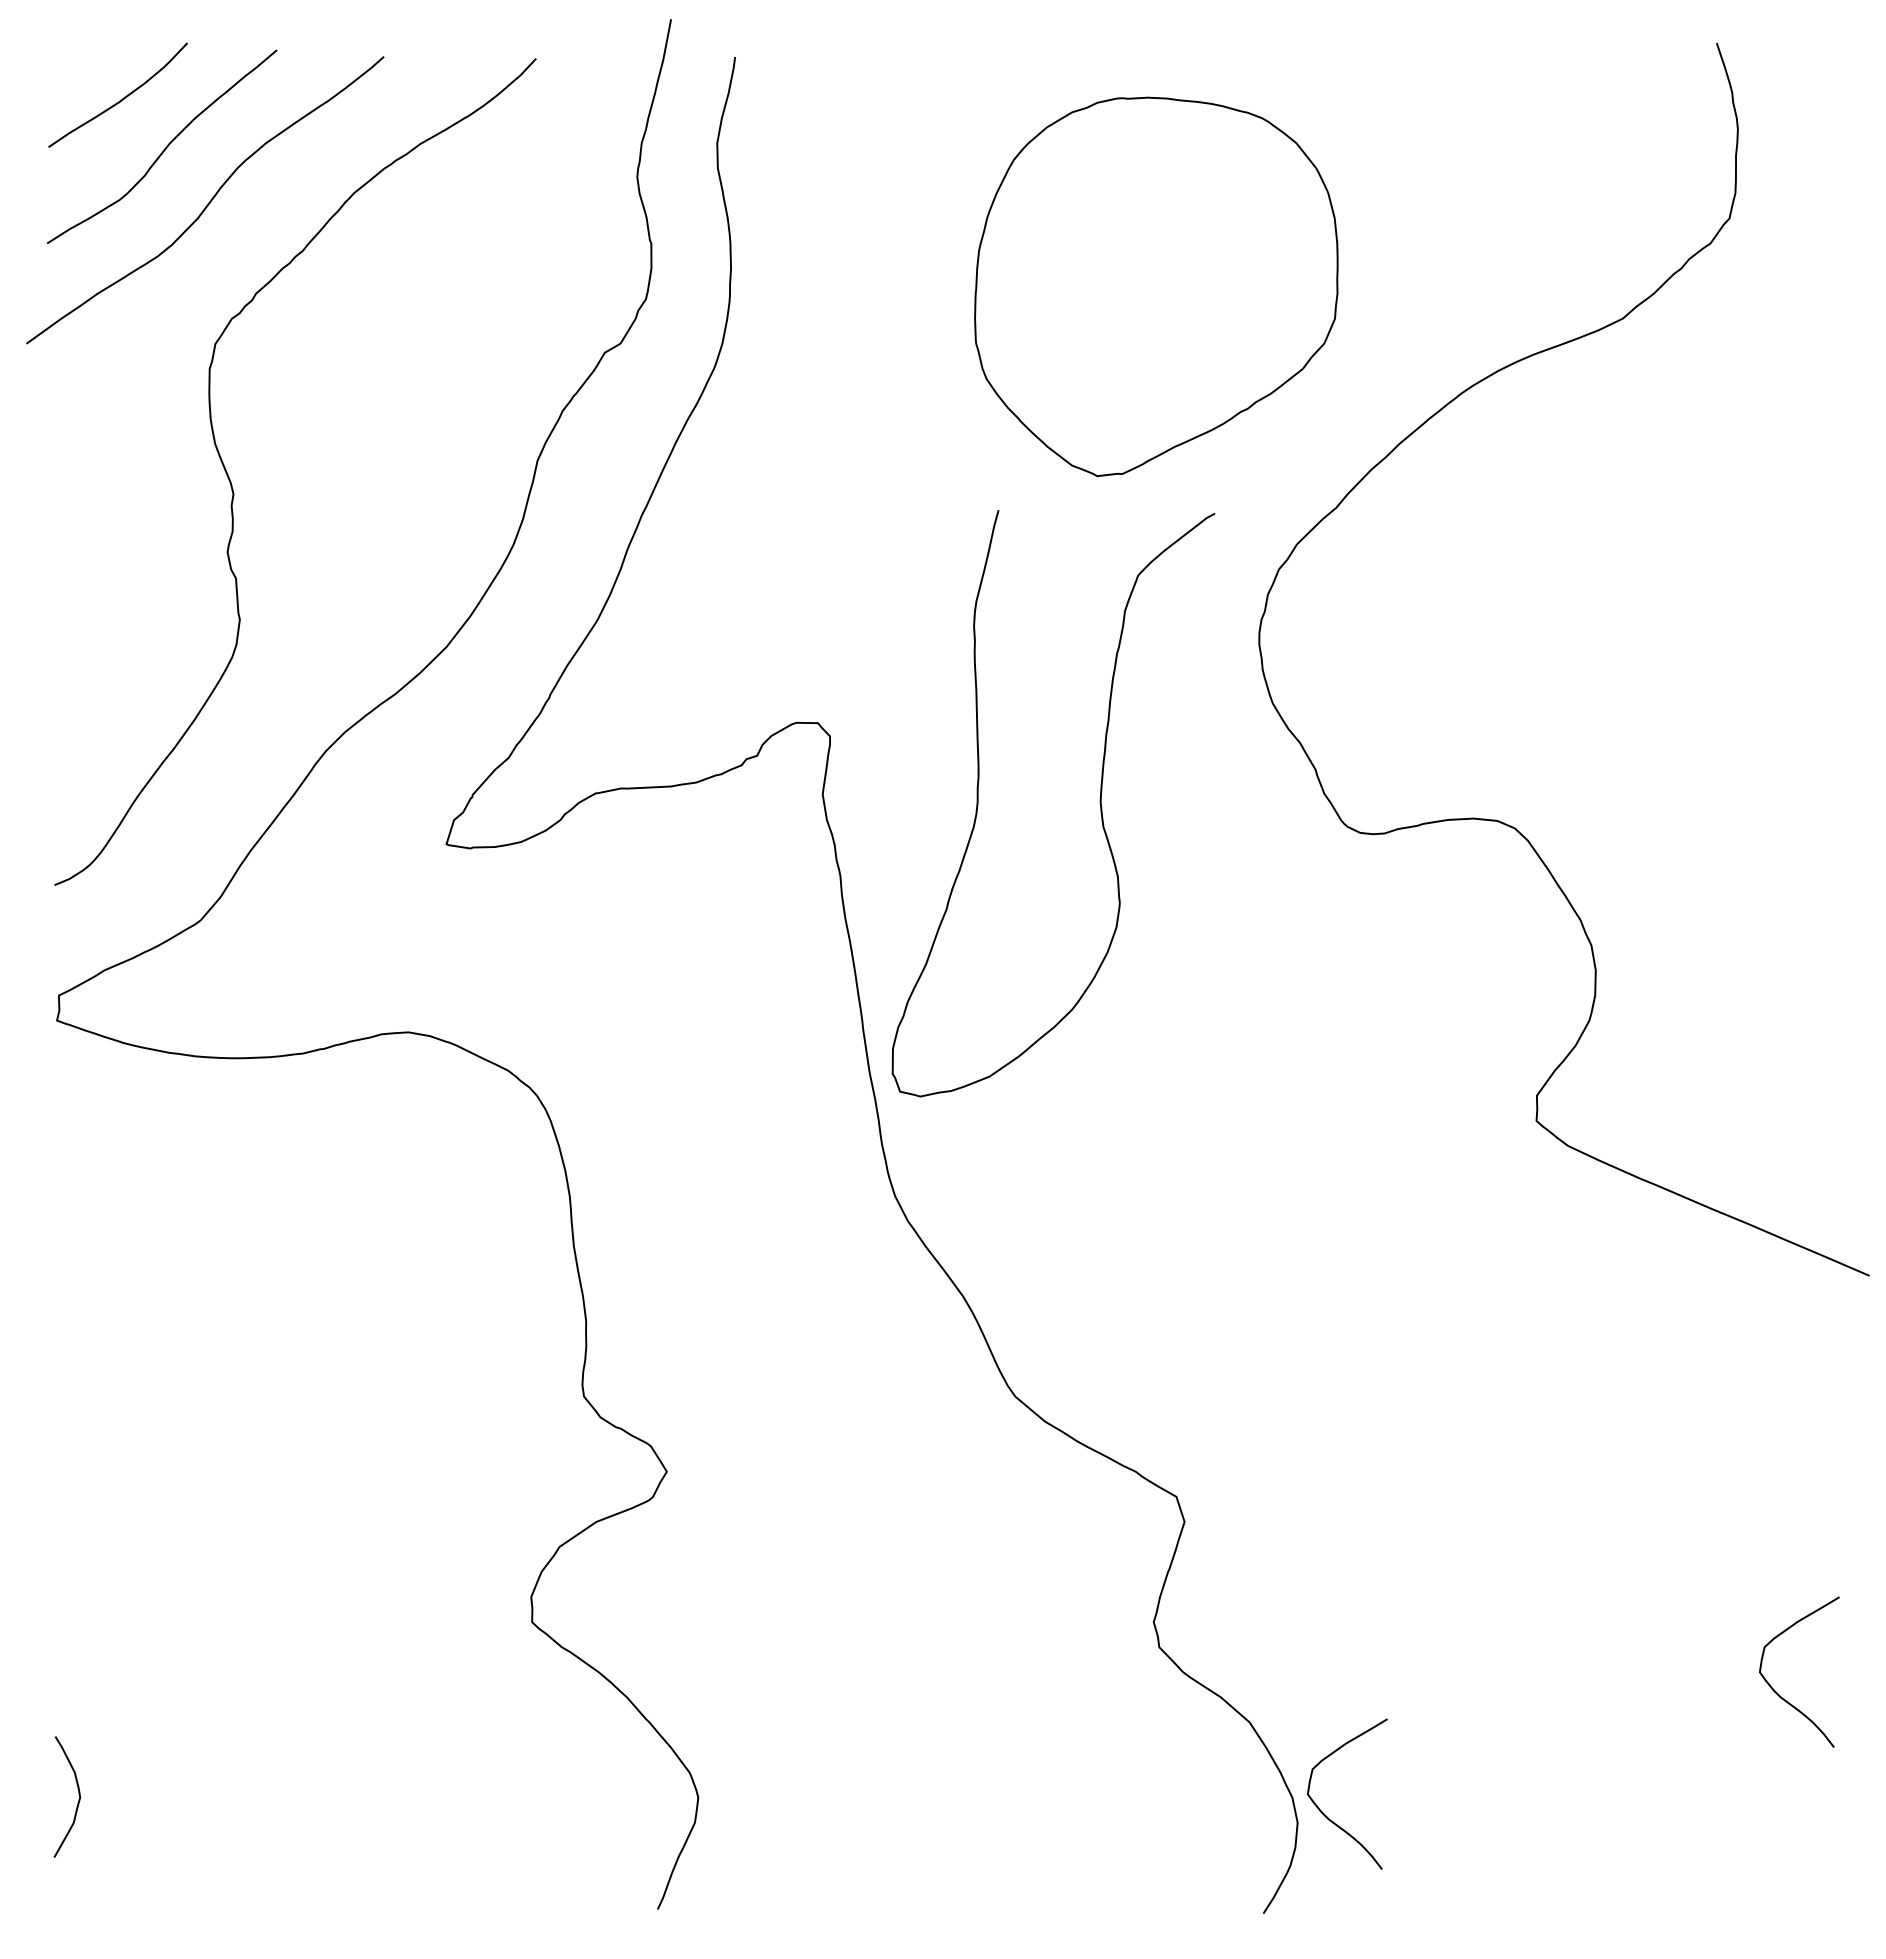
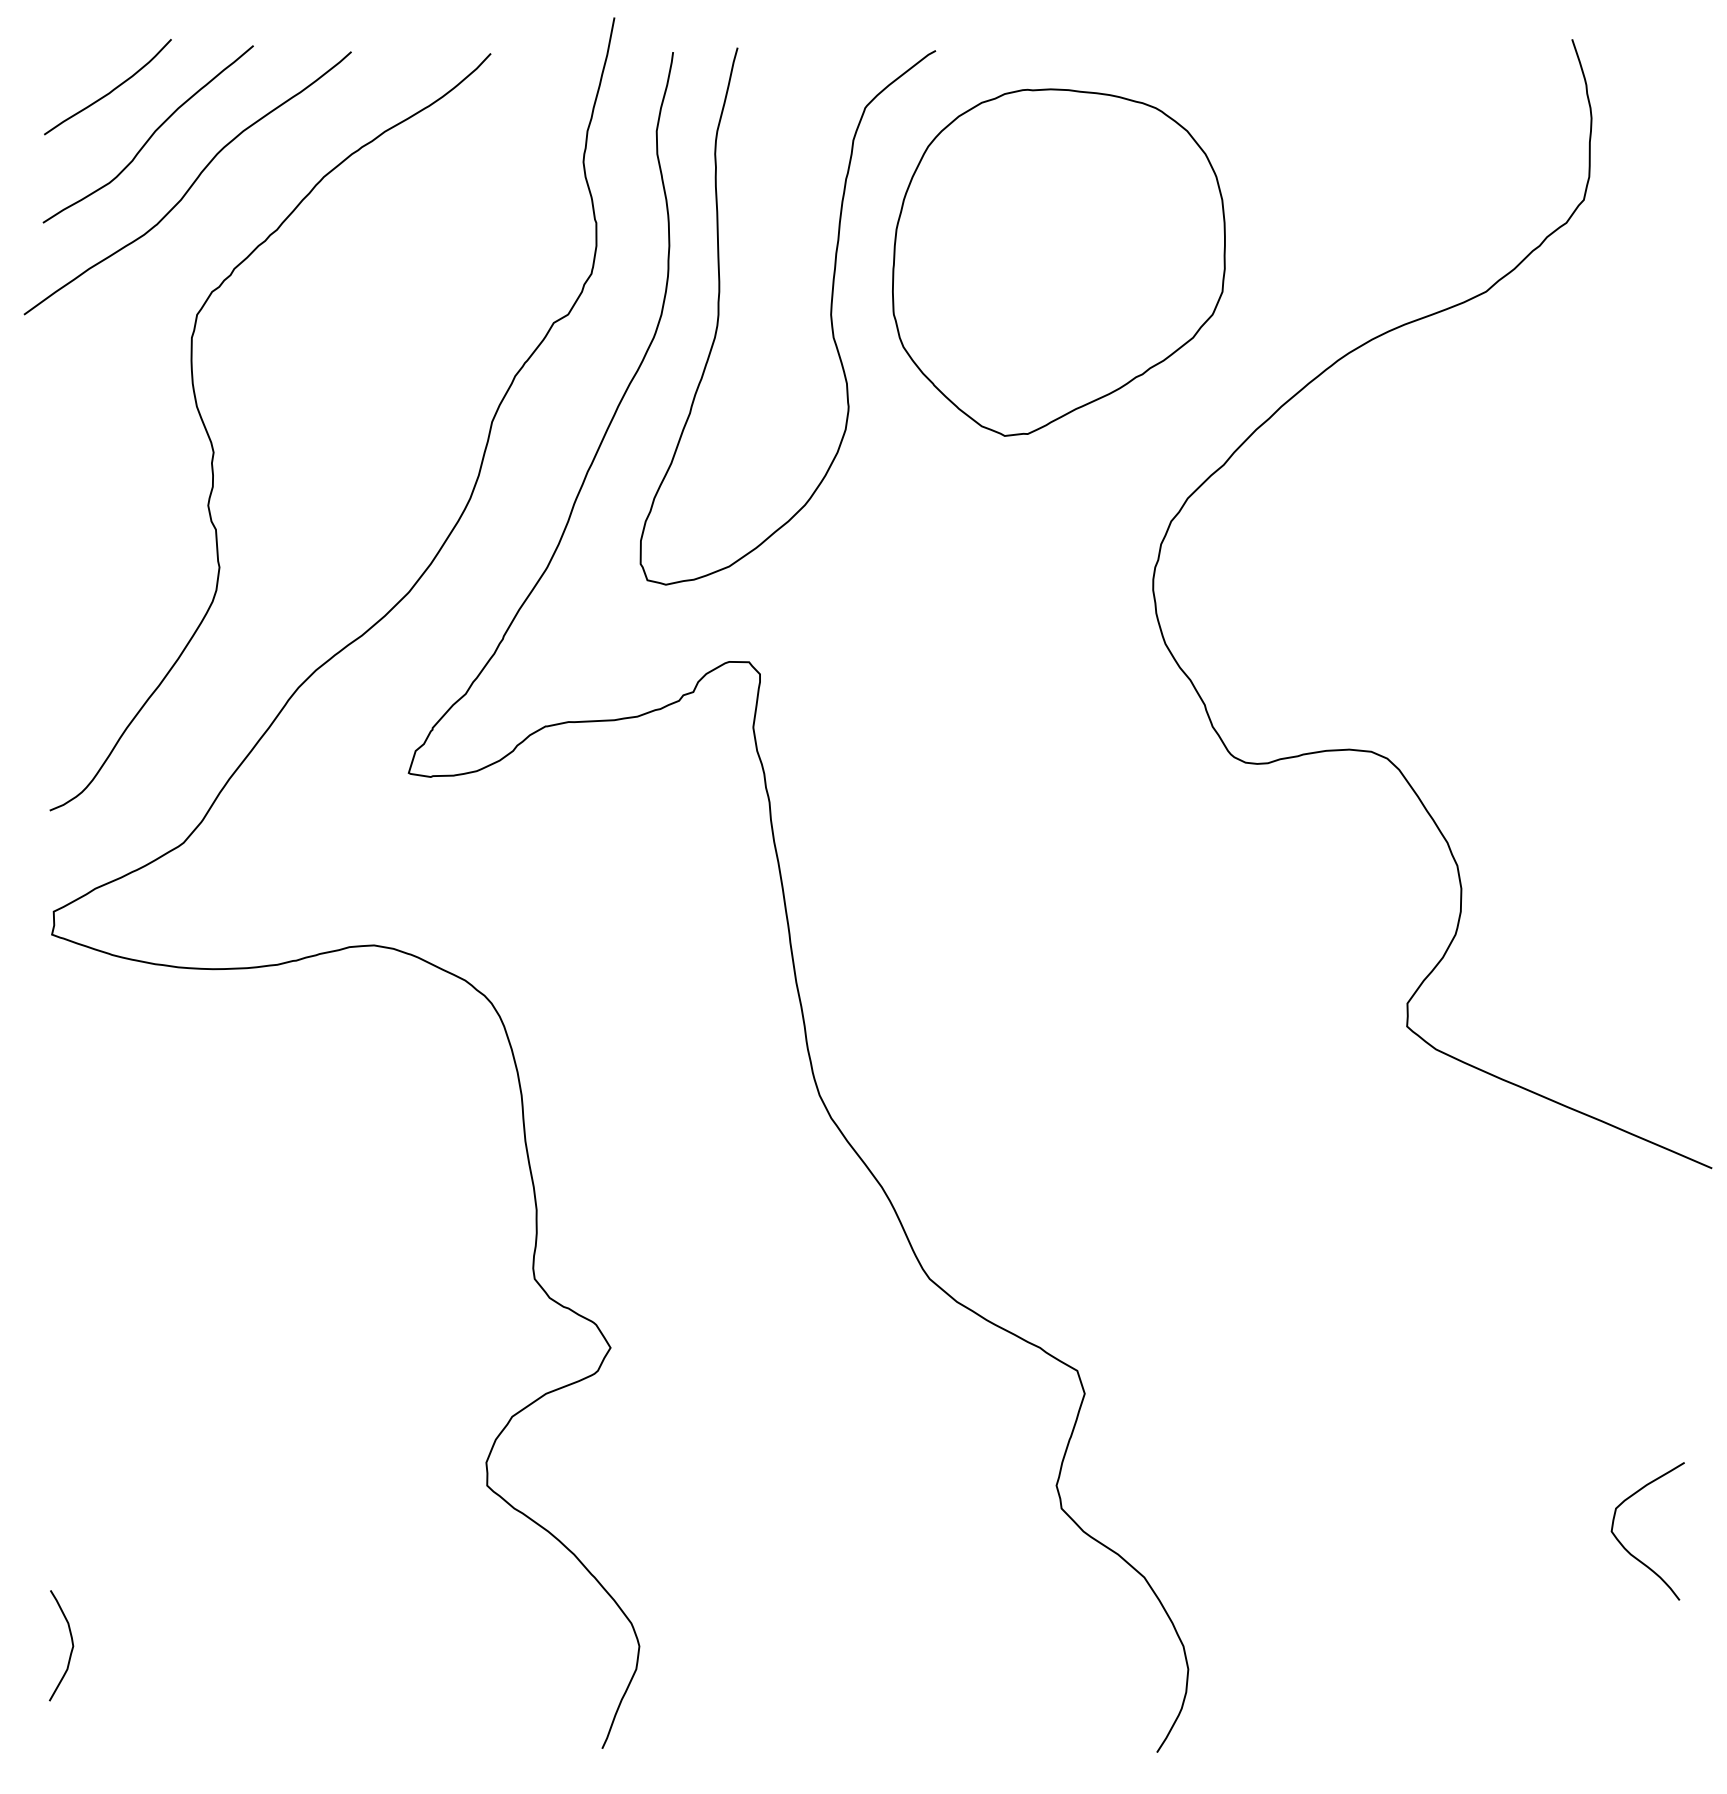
curve: (1099, 803) -> (830, 316), moved
curve: (1325, 1814) -> (1213, 1661), removed

